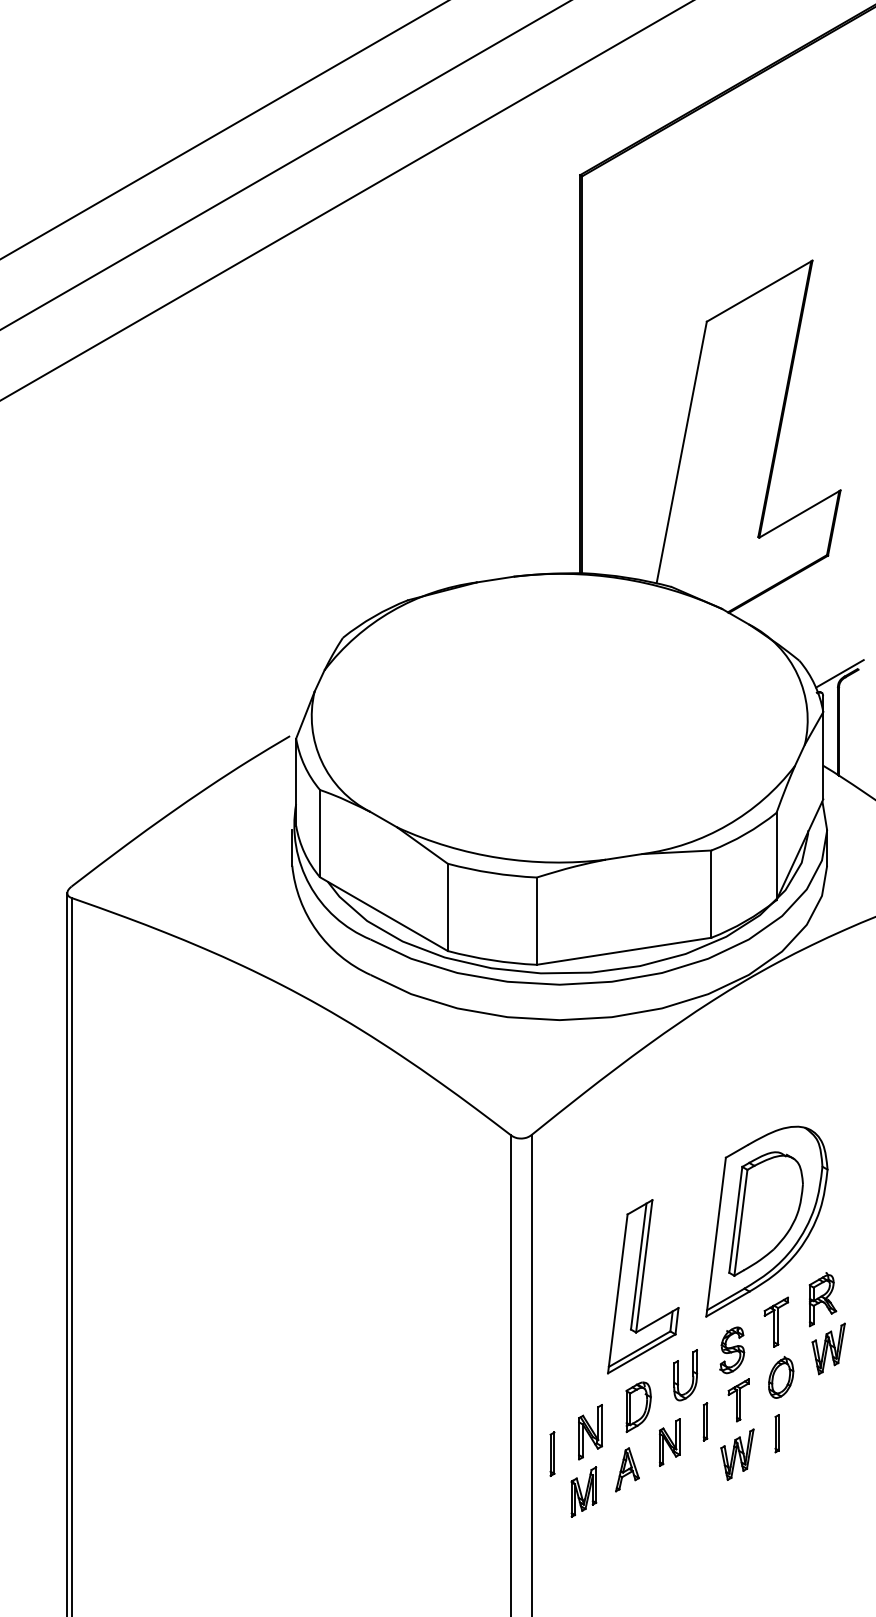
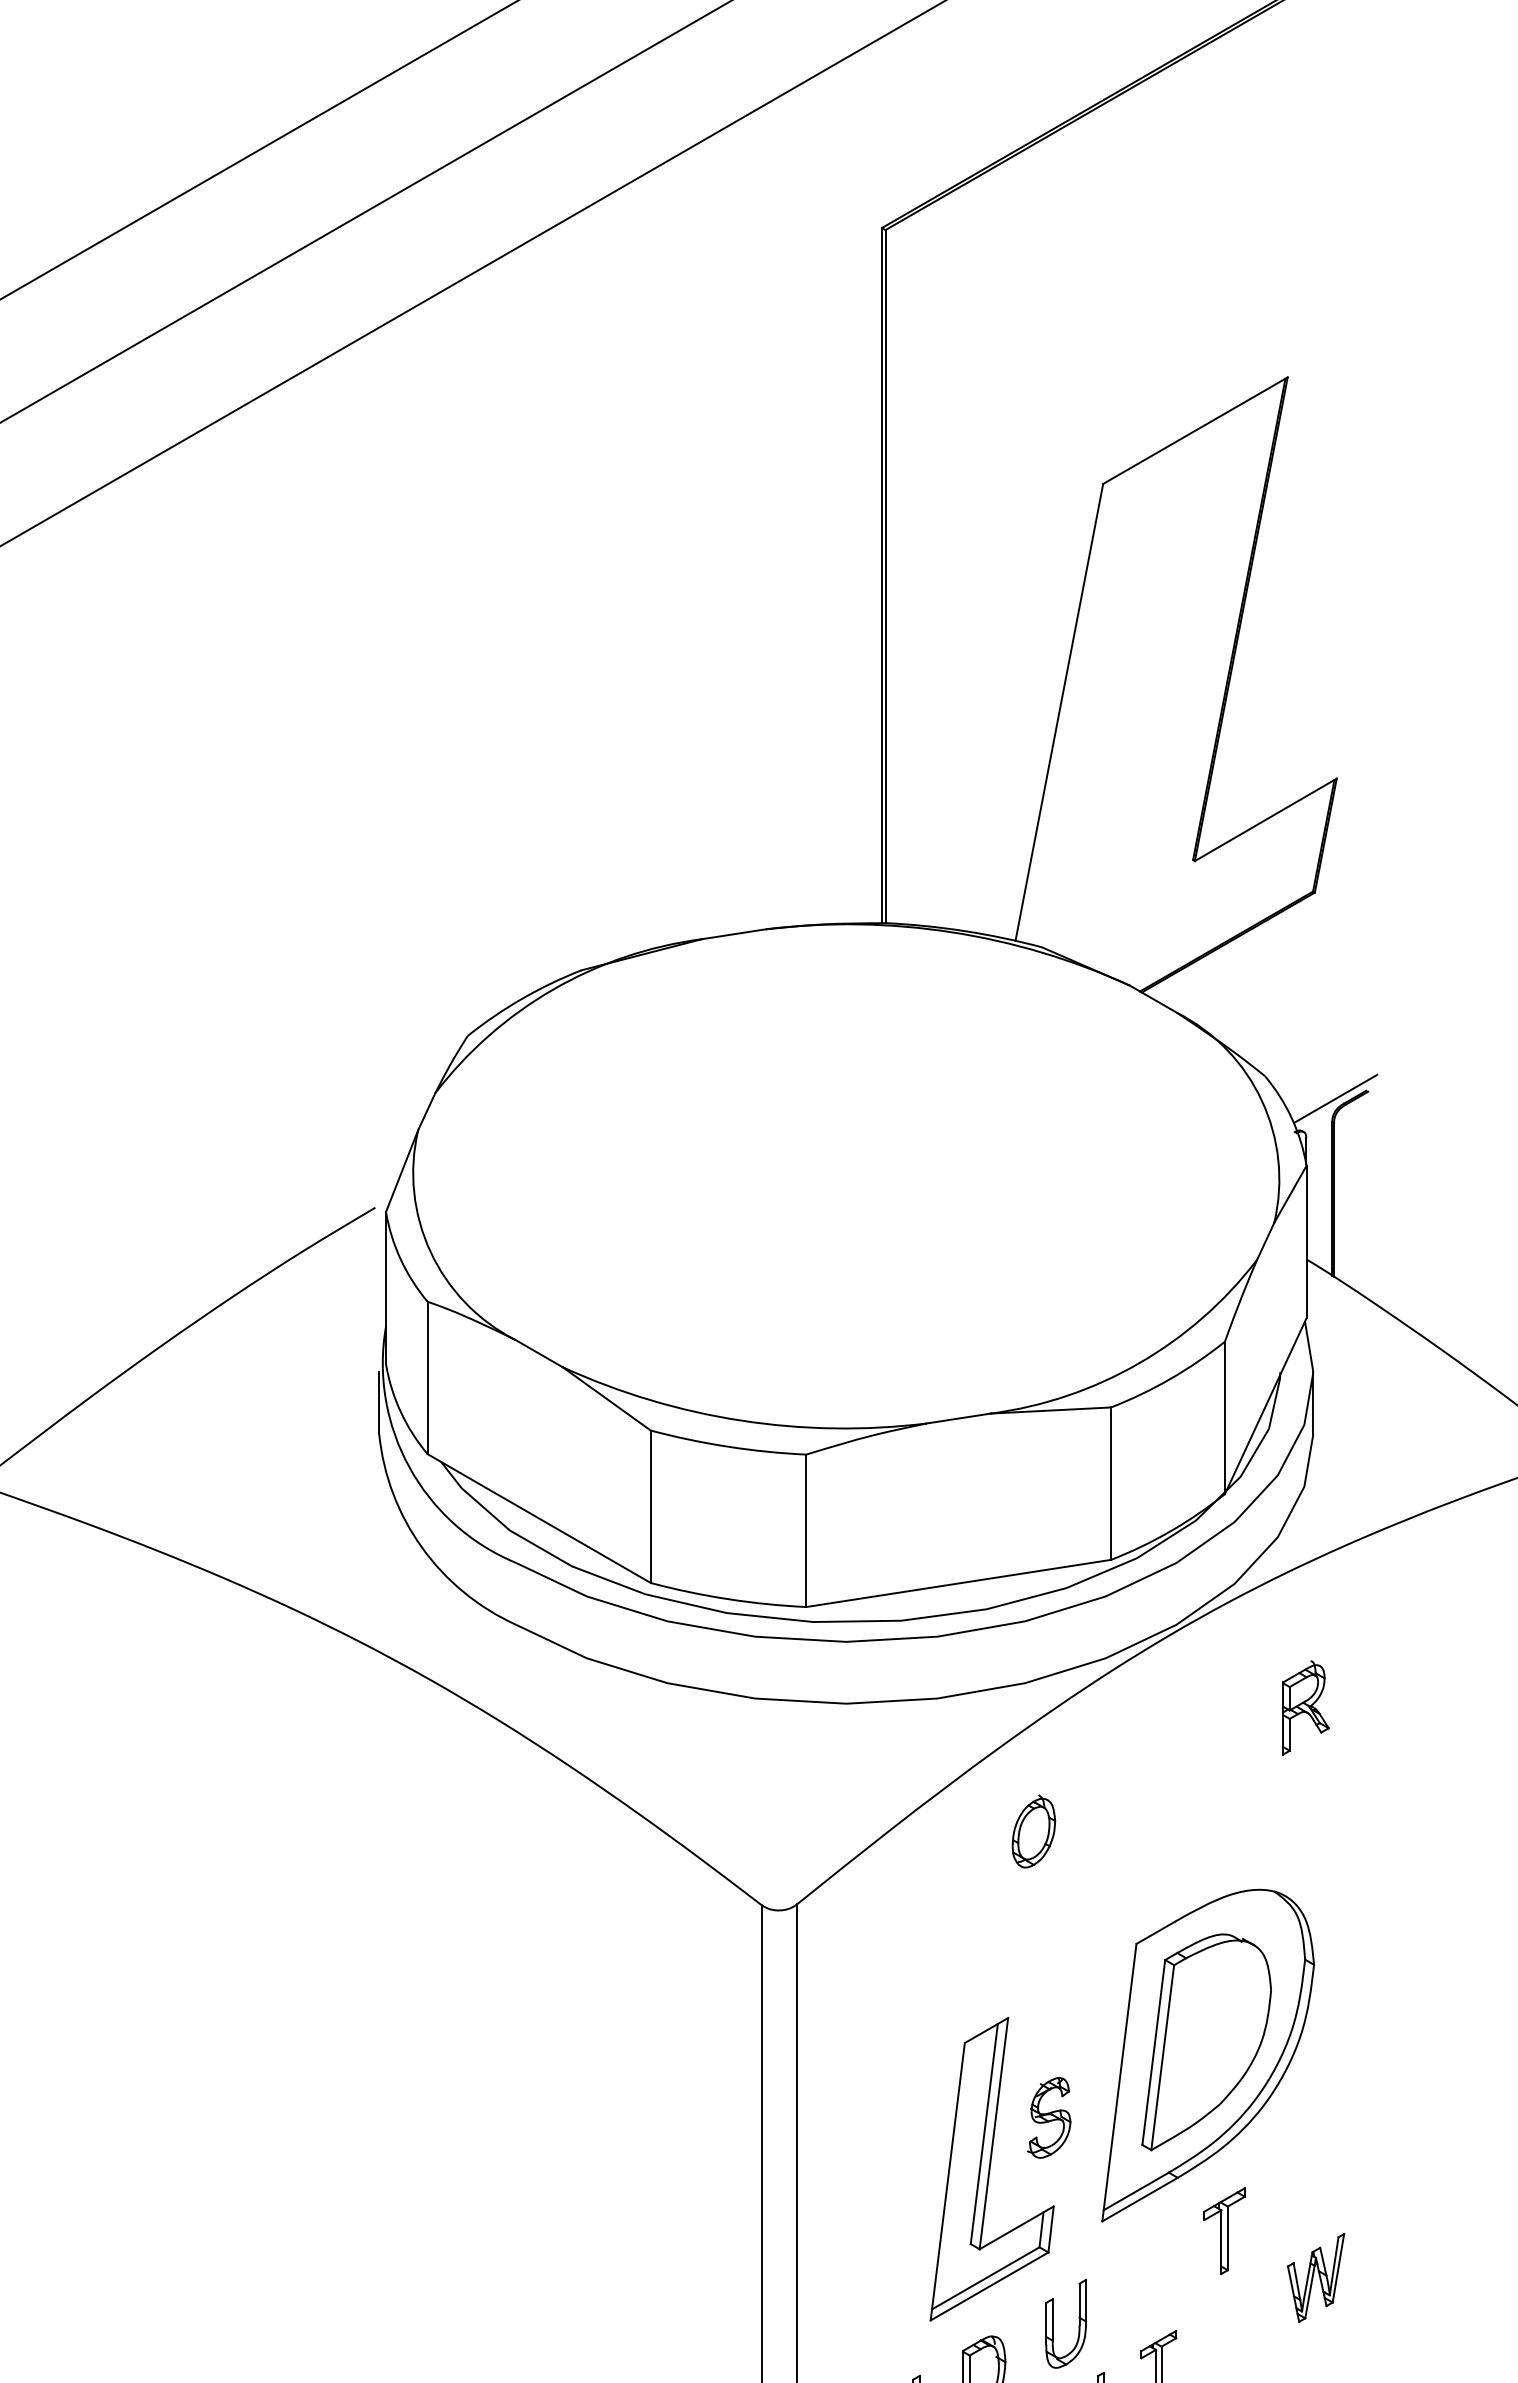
part: (822, 1299) -> (1305, 1707), moved
part: (732, 1350) -> (1050, 2118), moved
part: (781, 1377) -> (1034, 1831), moved

